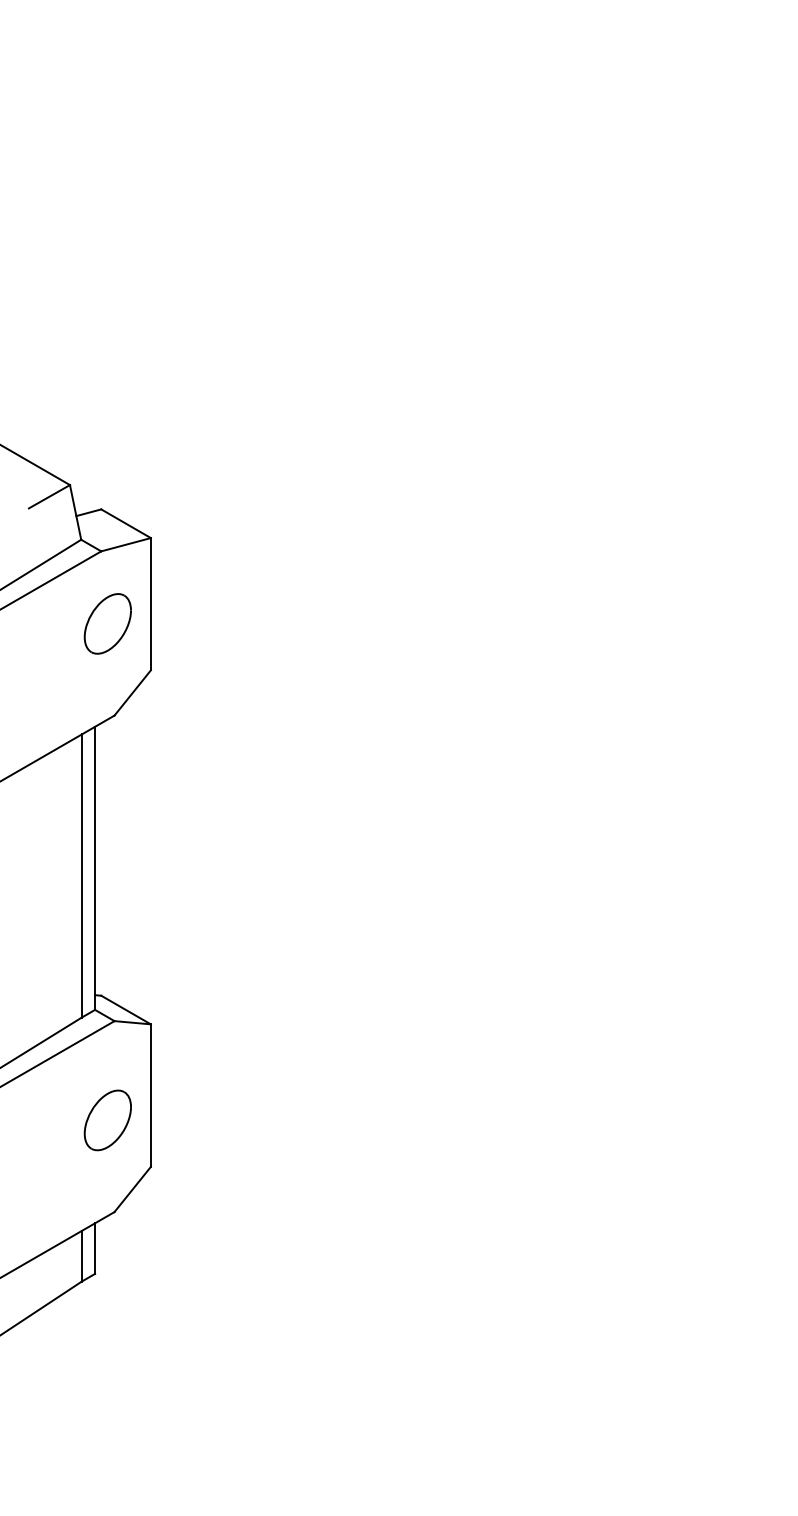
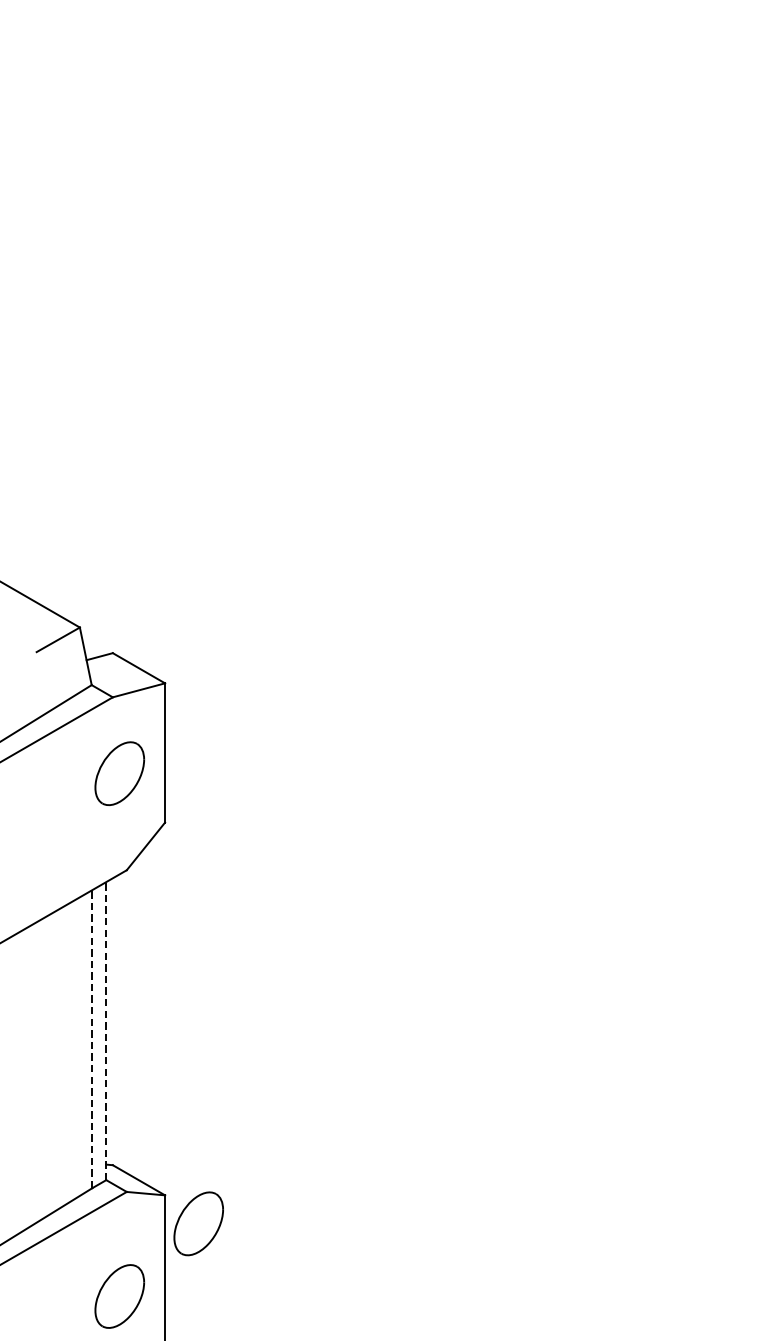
line: (95, 868) -> (106, 1031), solid -> dashed
line: (81, 875) -> (92, 1038), solid -> dashed
part: (182, 1051) -> (198, 1223), added

